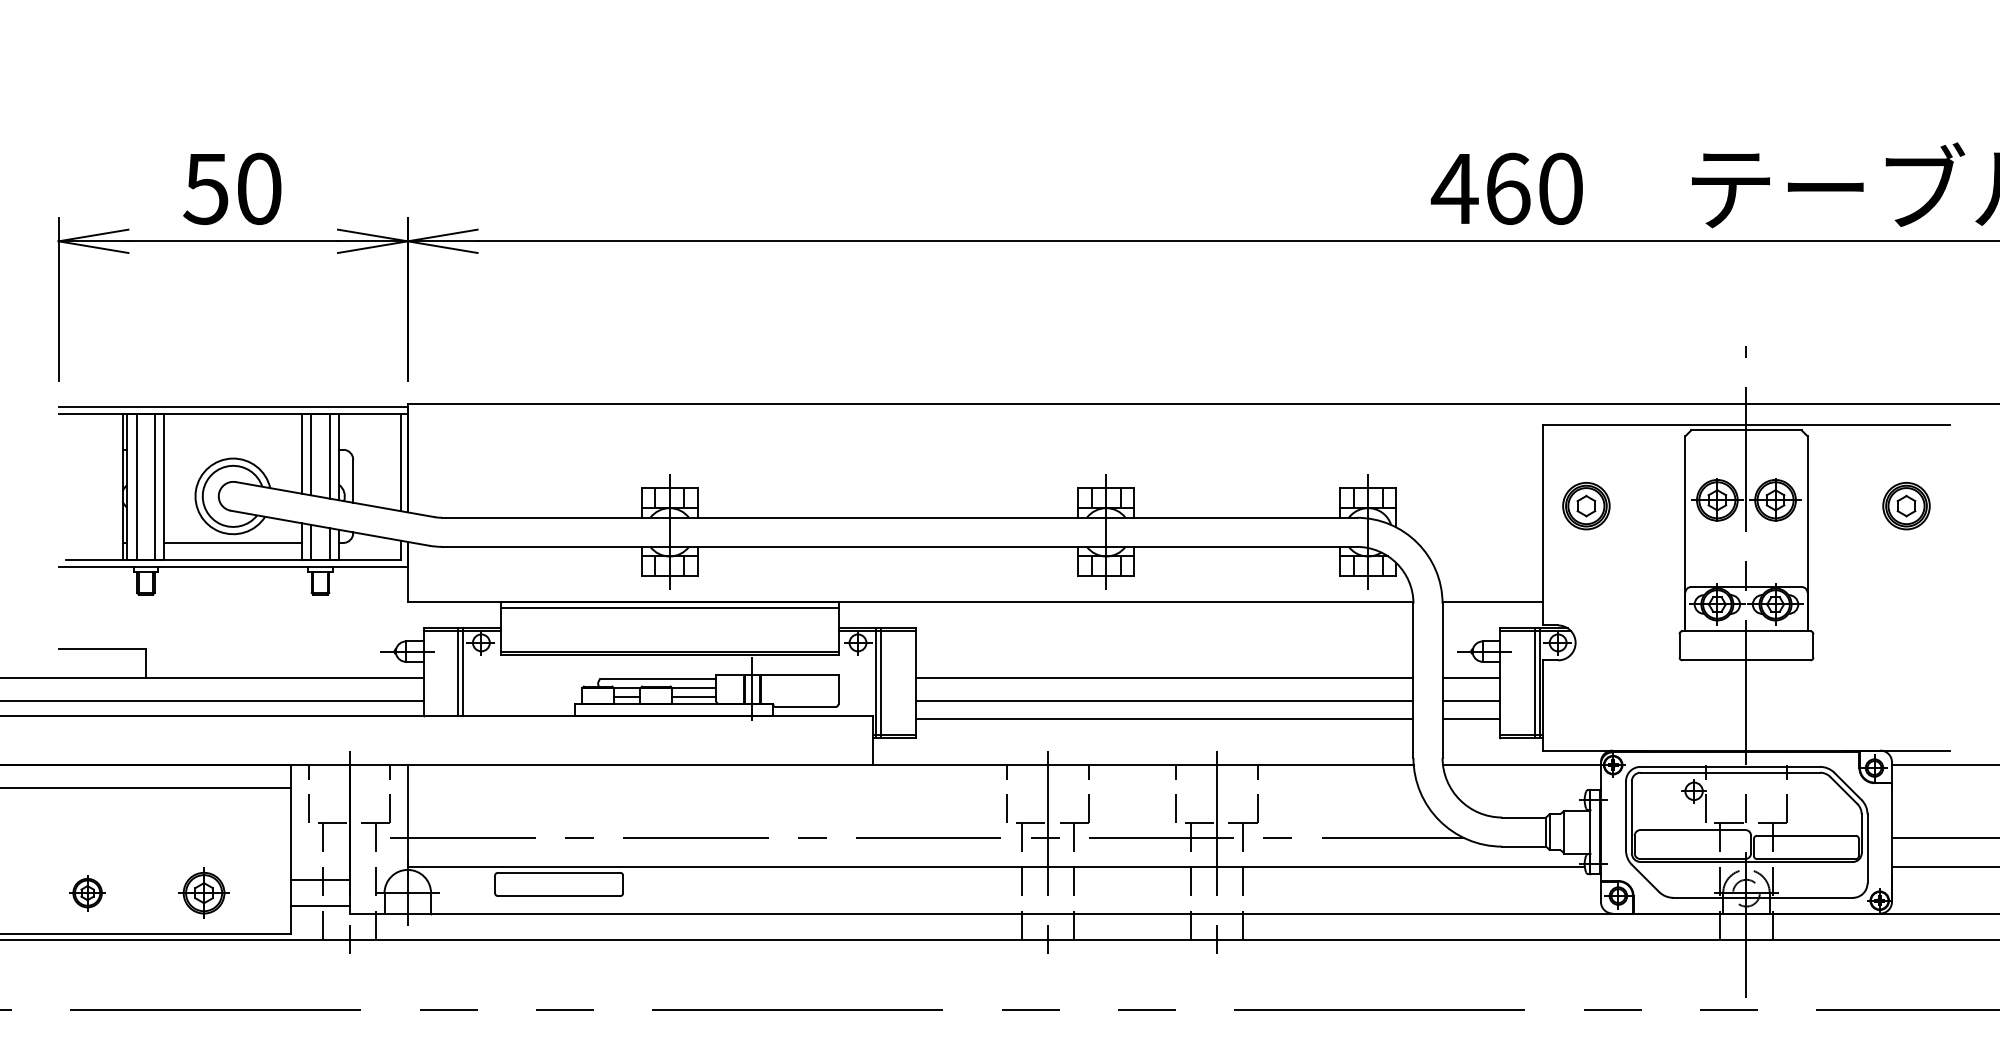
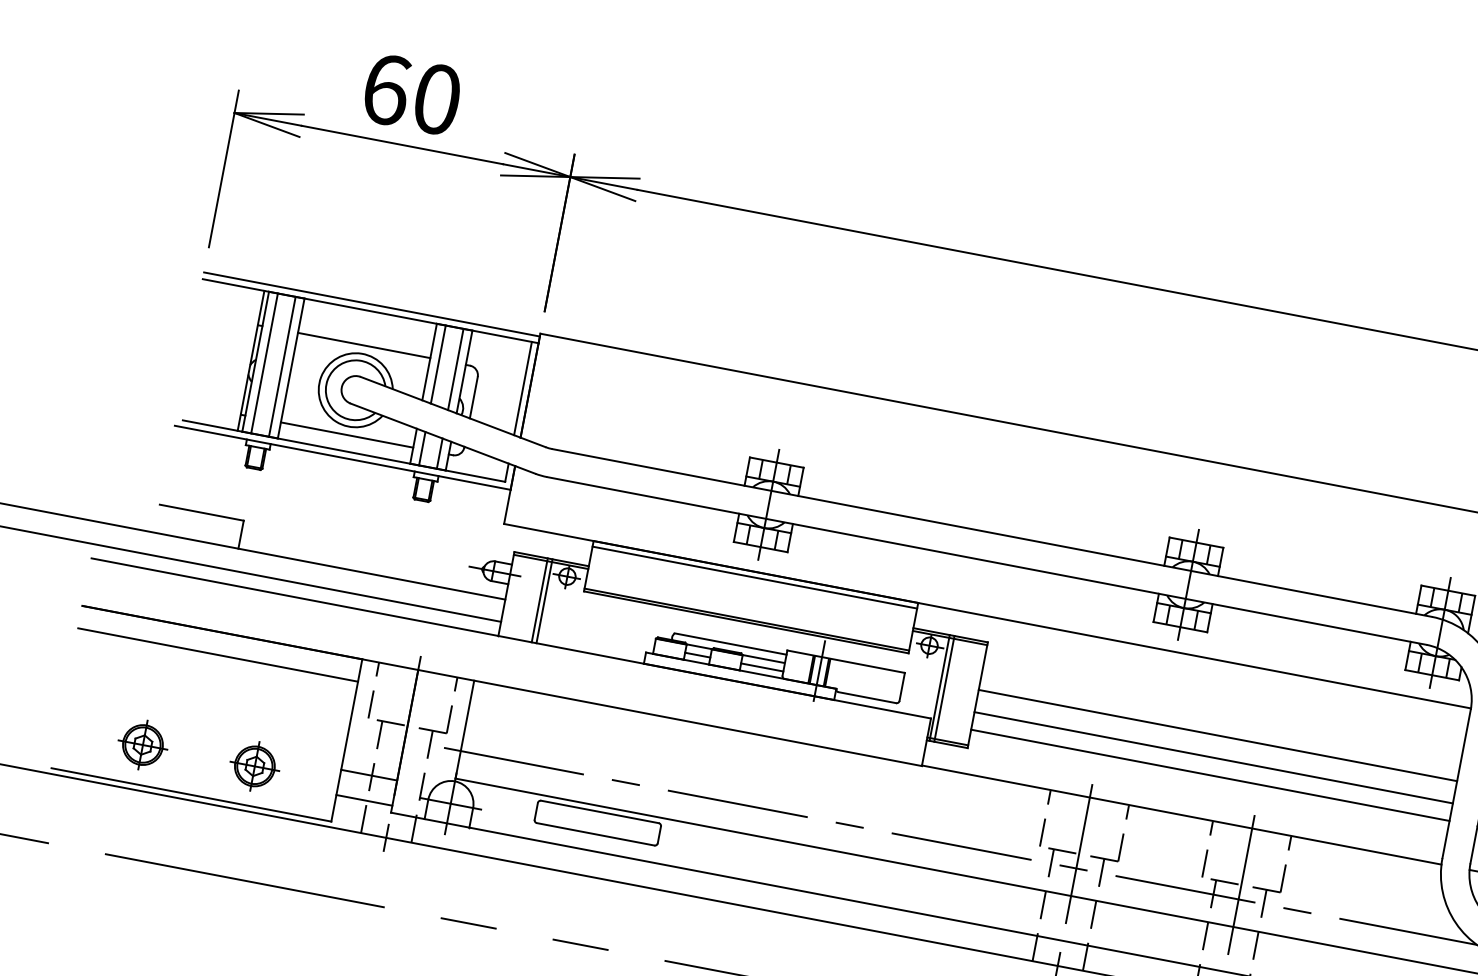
text: (206, 188) -> (386, 89), 50 -> 60
line: (233, 449) -> (364, 345), added
part: (87, 892) -> (142, 744), size x1.43

